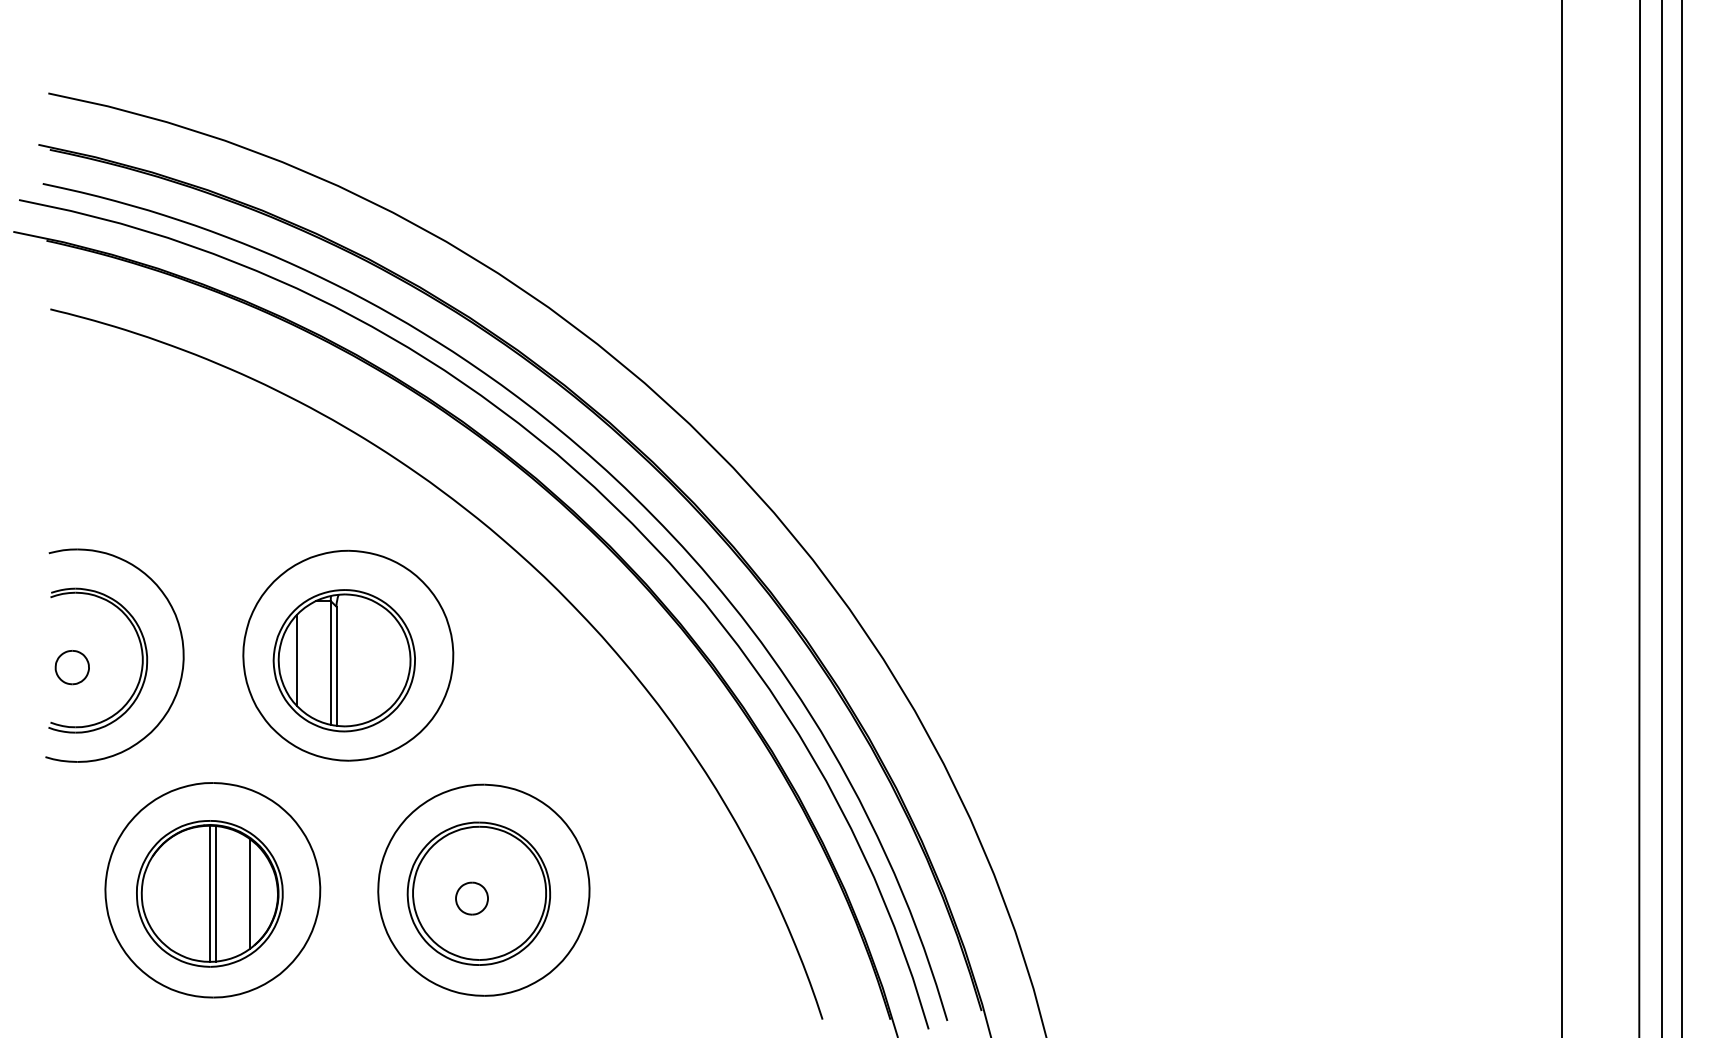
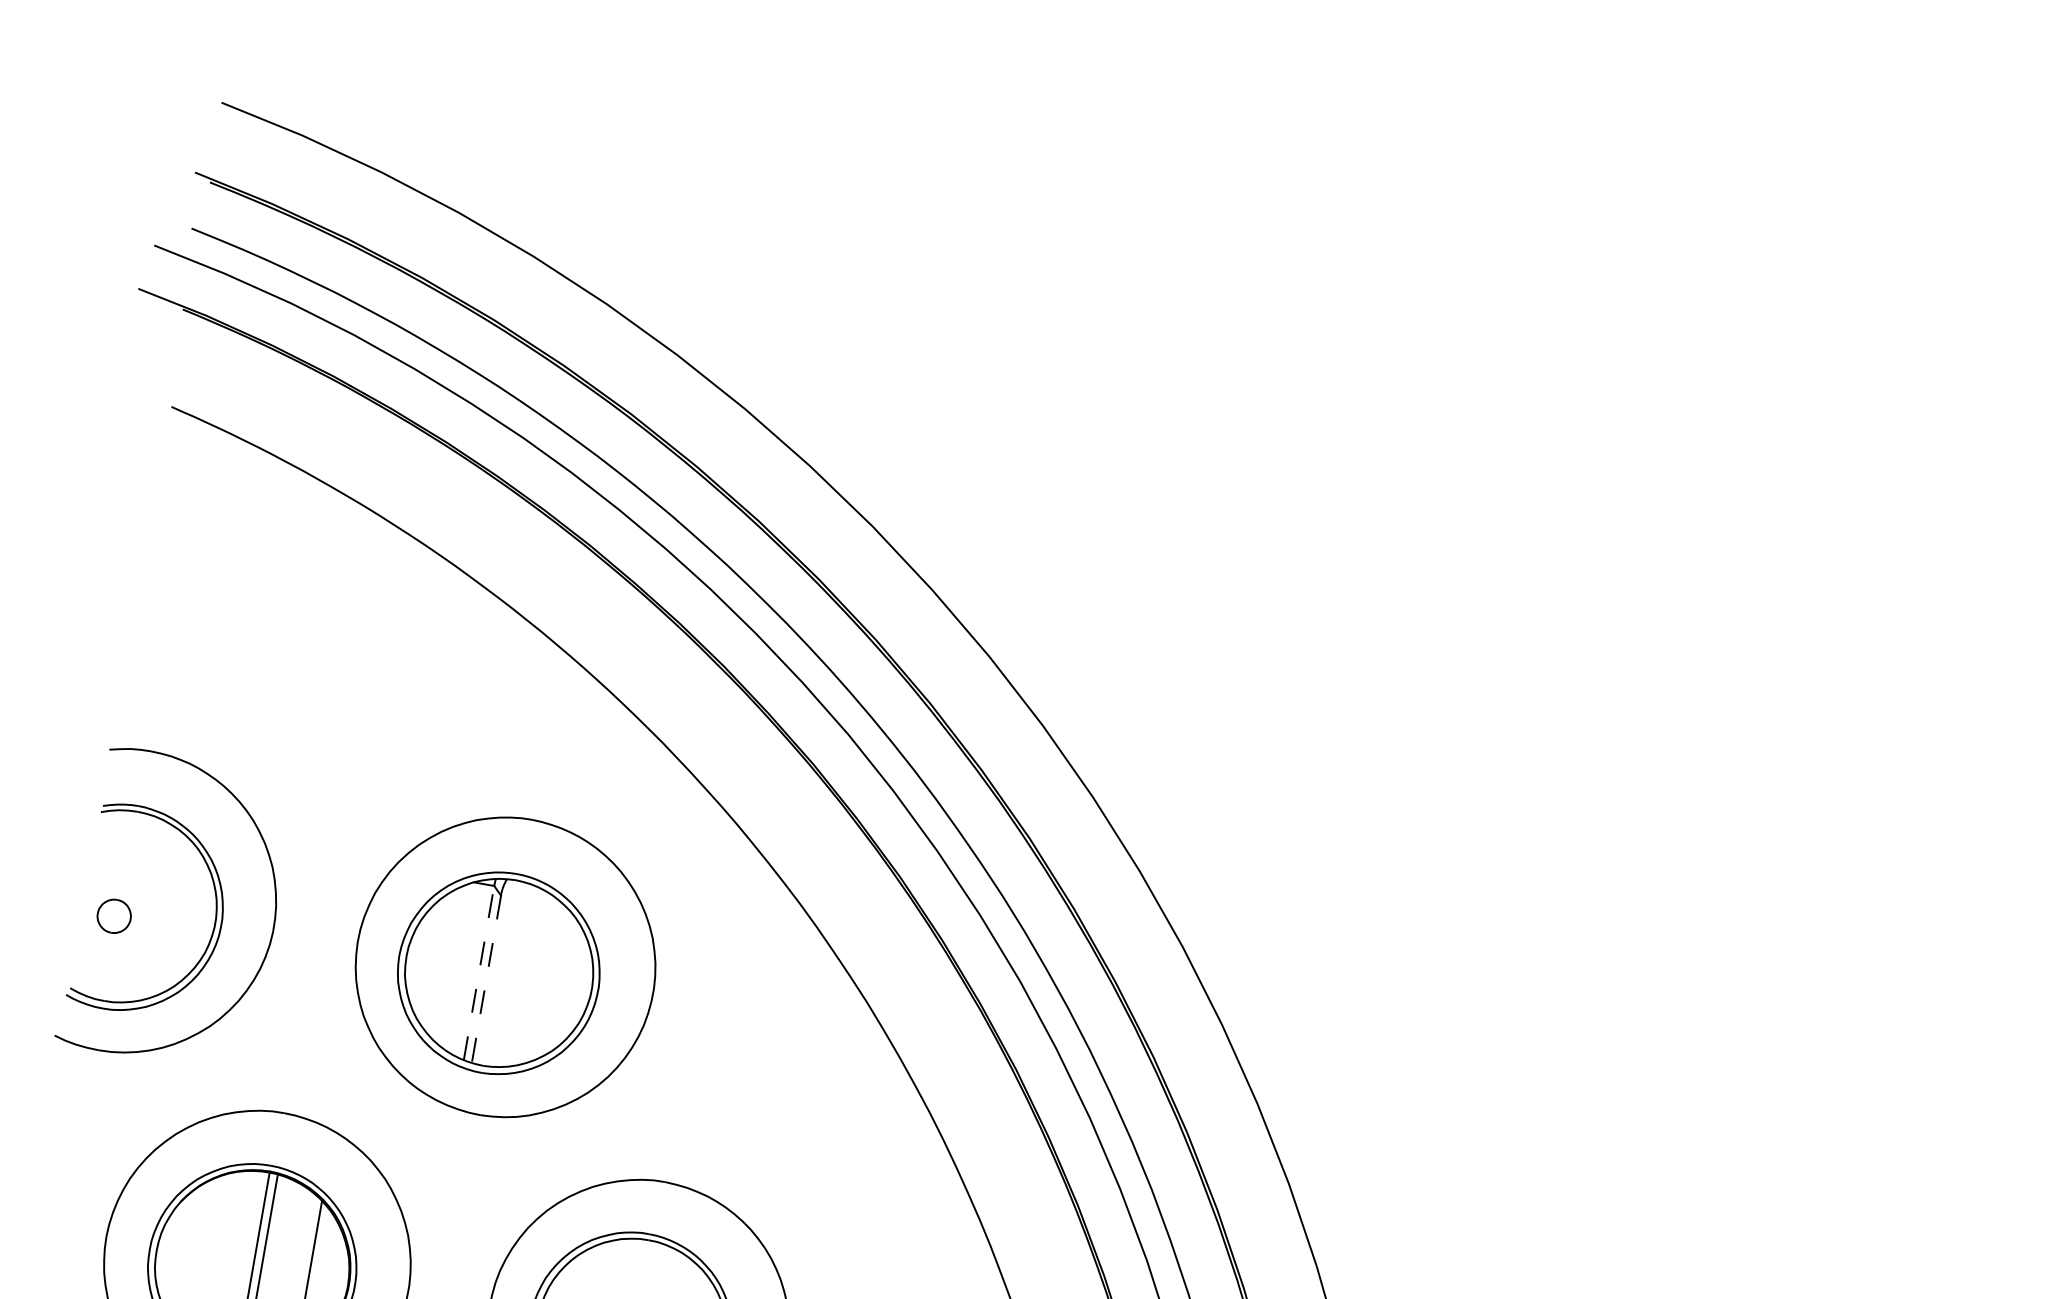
line: (297, 660) -> (432, 961), removed
line: (330, 662) -> (478, 972), solid -> dashed
line: (336, 666) -> (486, 979), solid -> dashed
part: (71, 667) -> (113, 915), size x0.7

